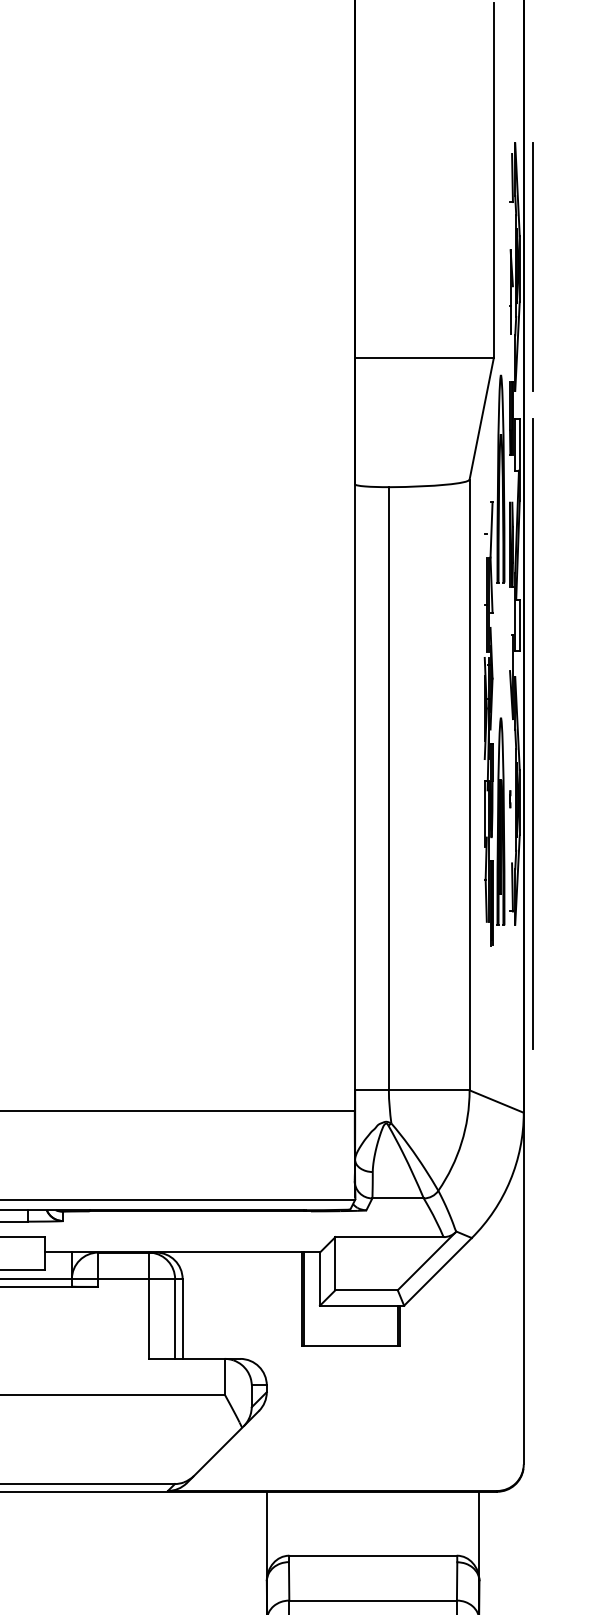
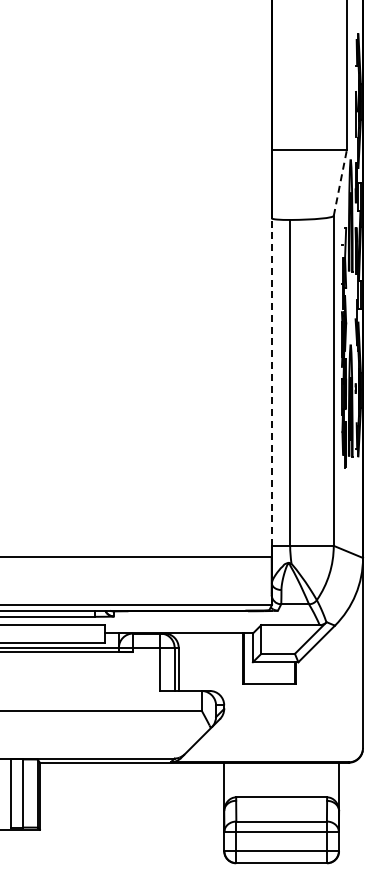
line: (532, 267) -> (367, 101), removed
line: (482, 417) -> (340, 182), solid -> dashed
line: (532, 734) -> (367, 353), removed
line: (354, 787) -> (271, 382), solid -> dashed

